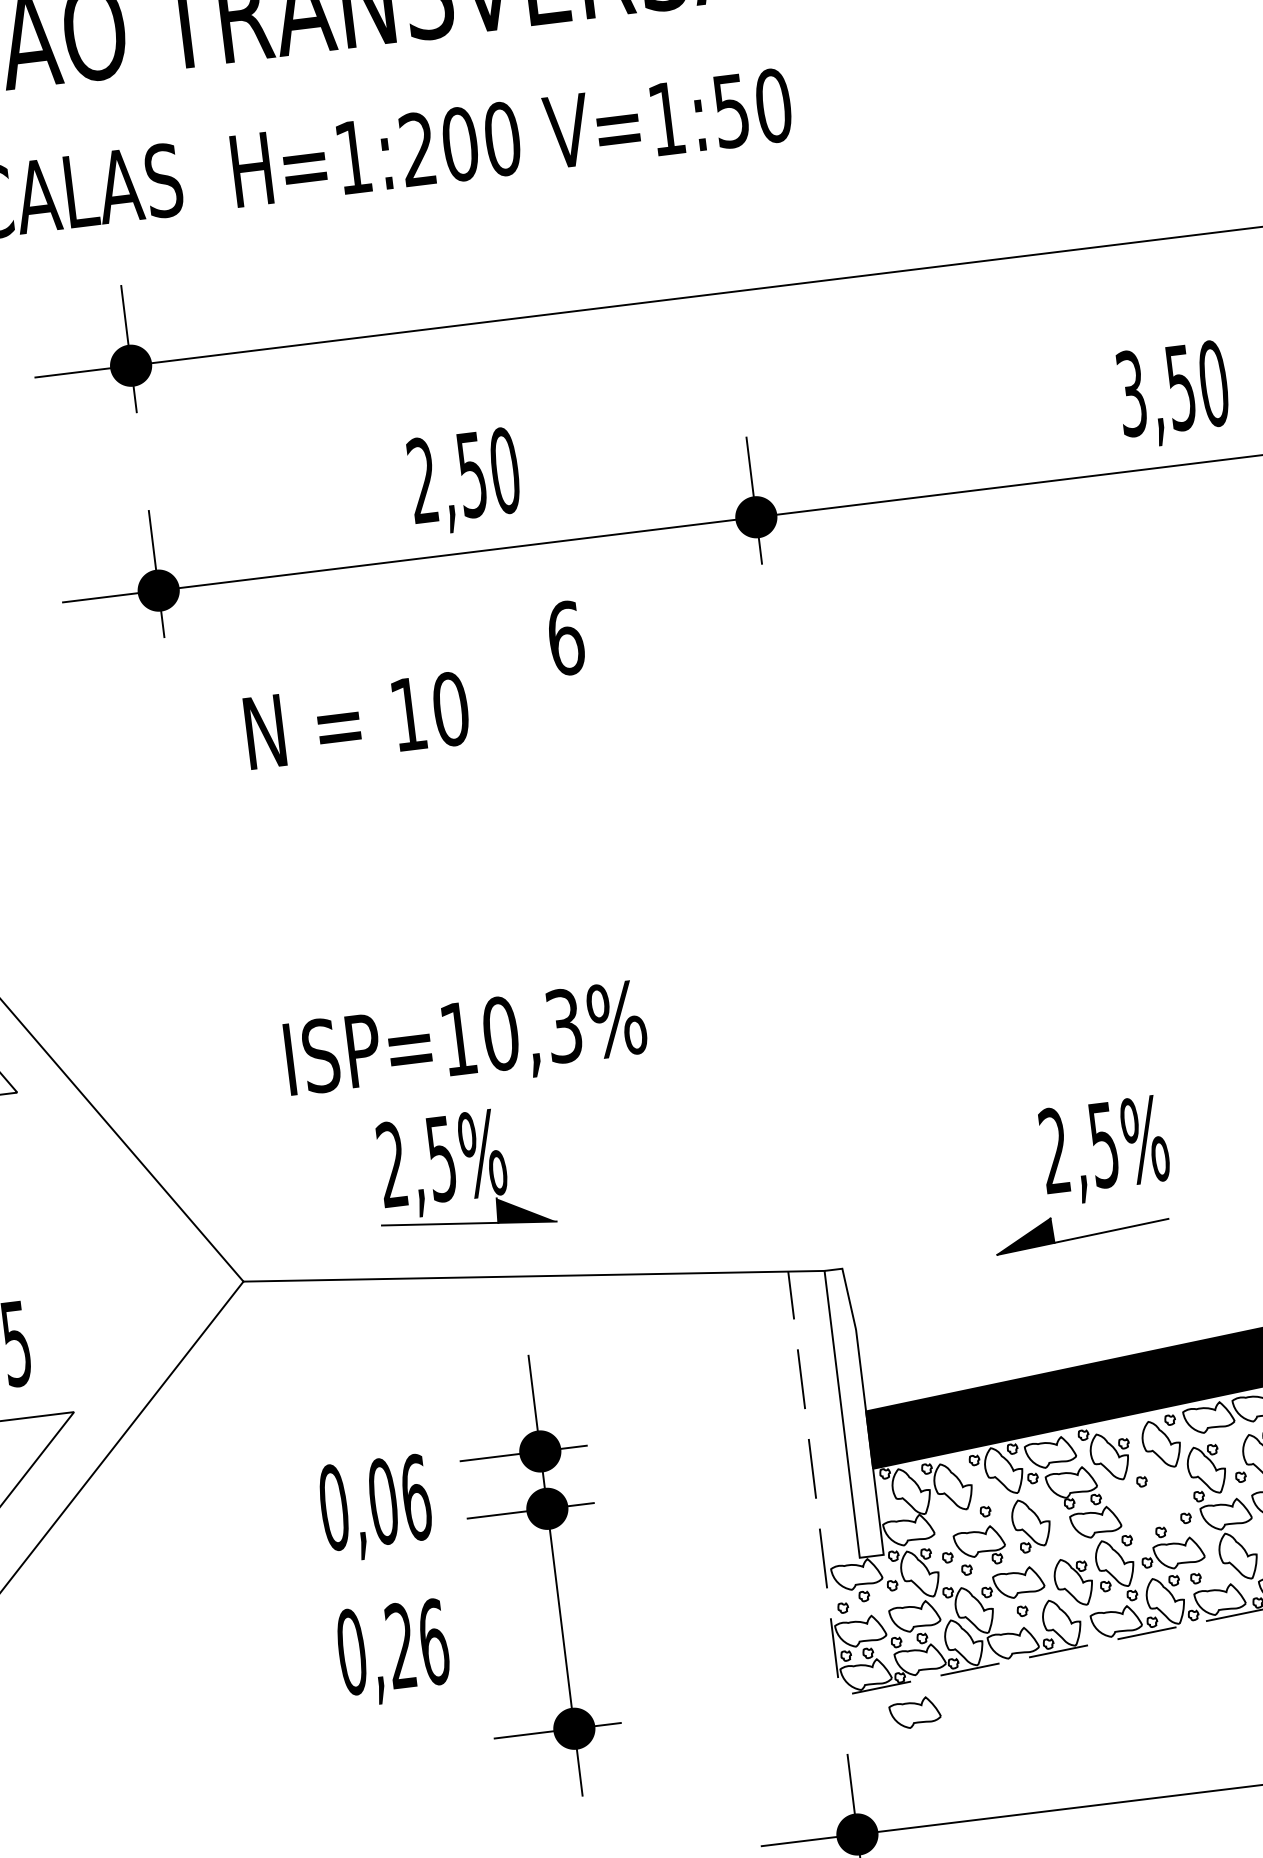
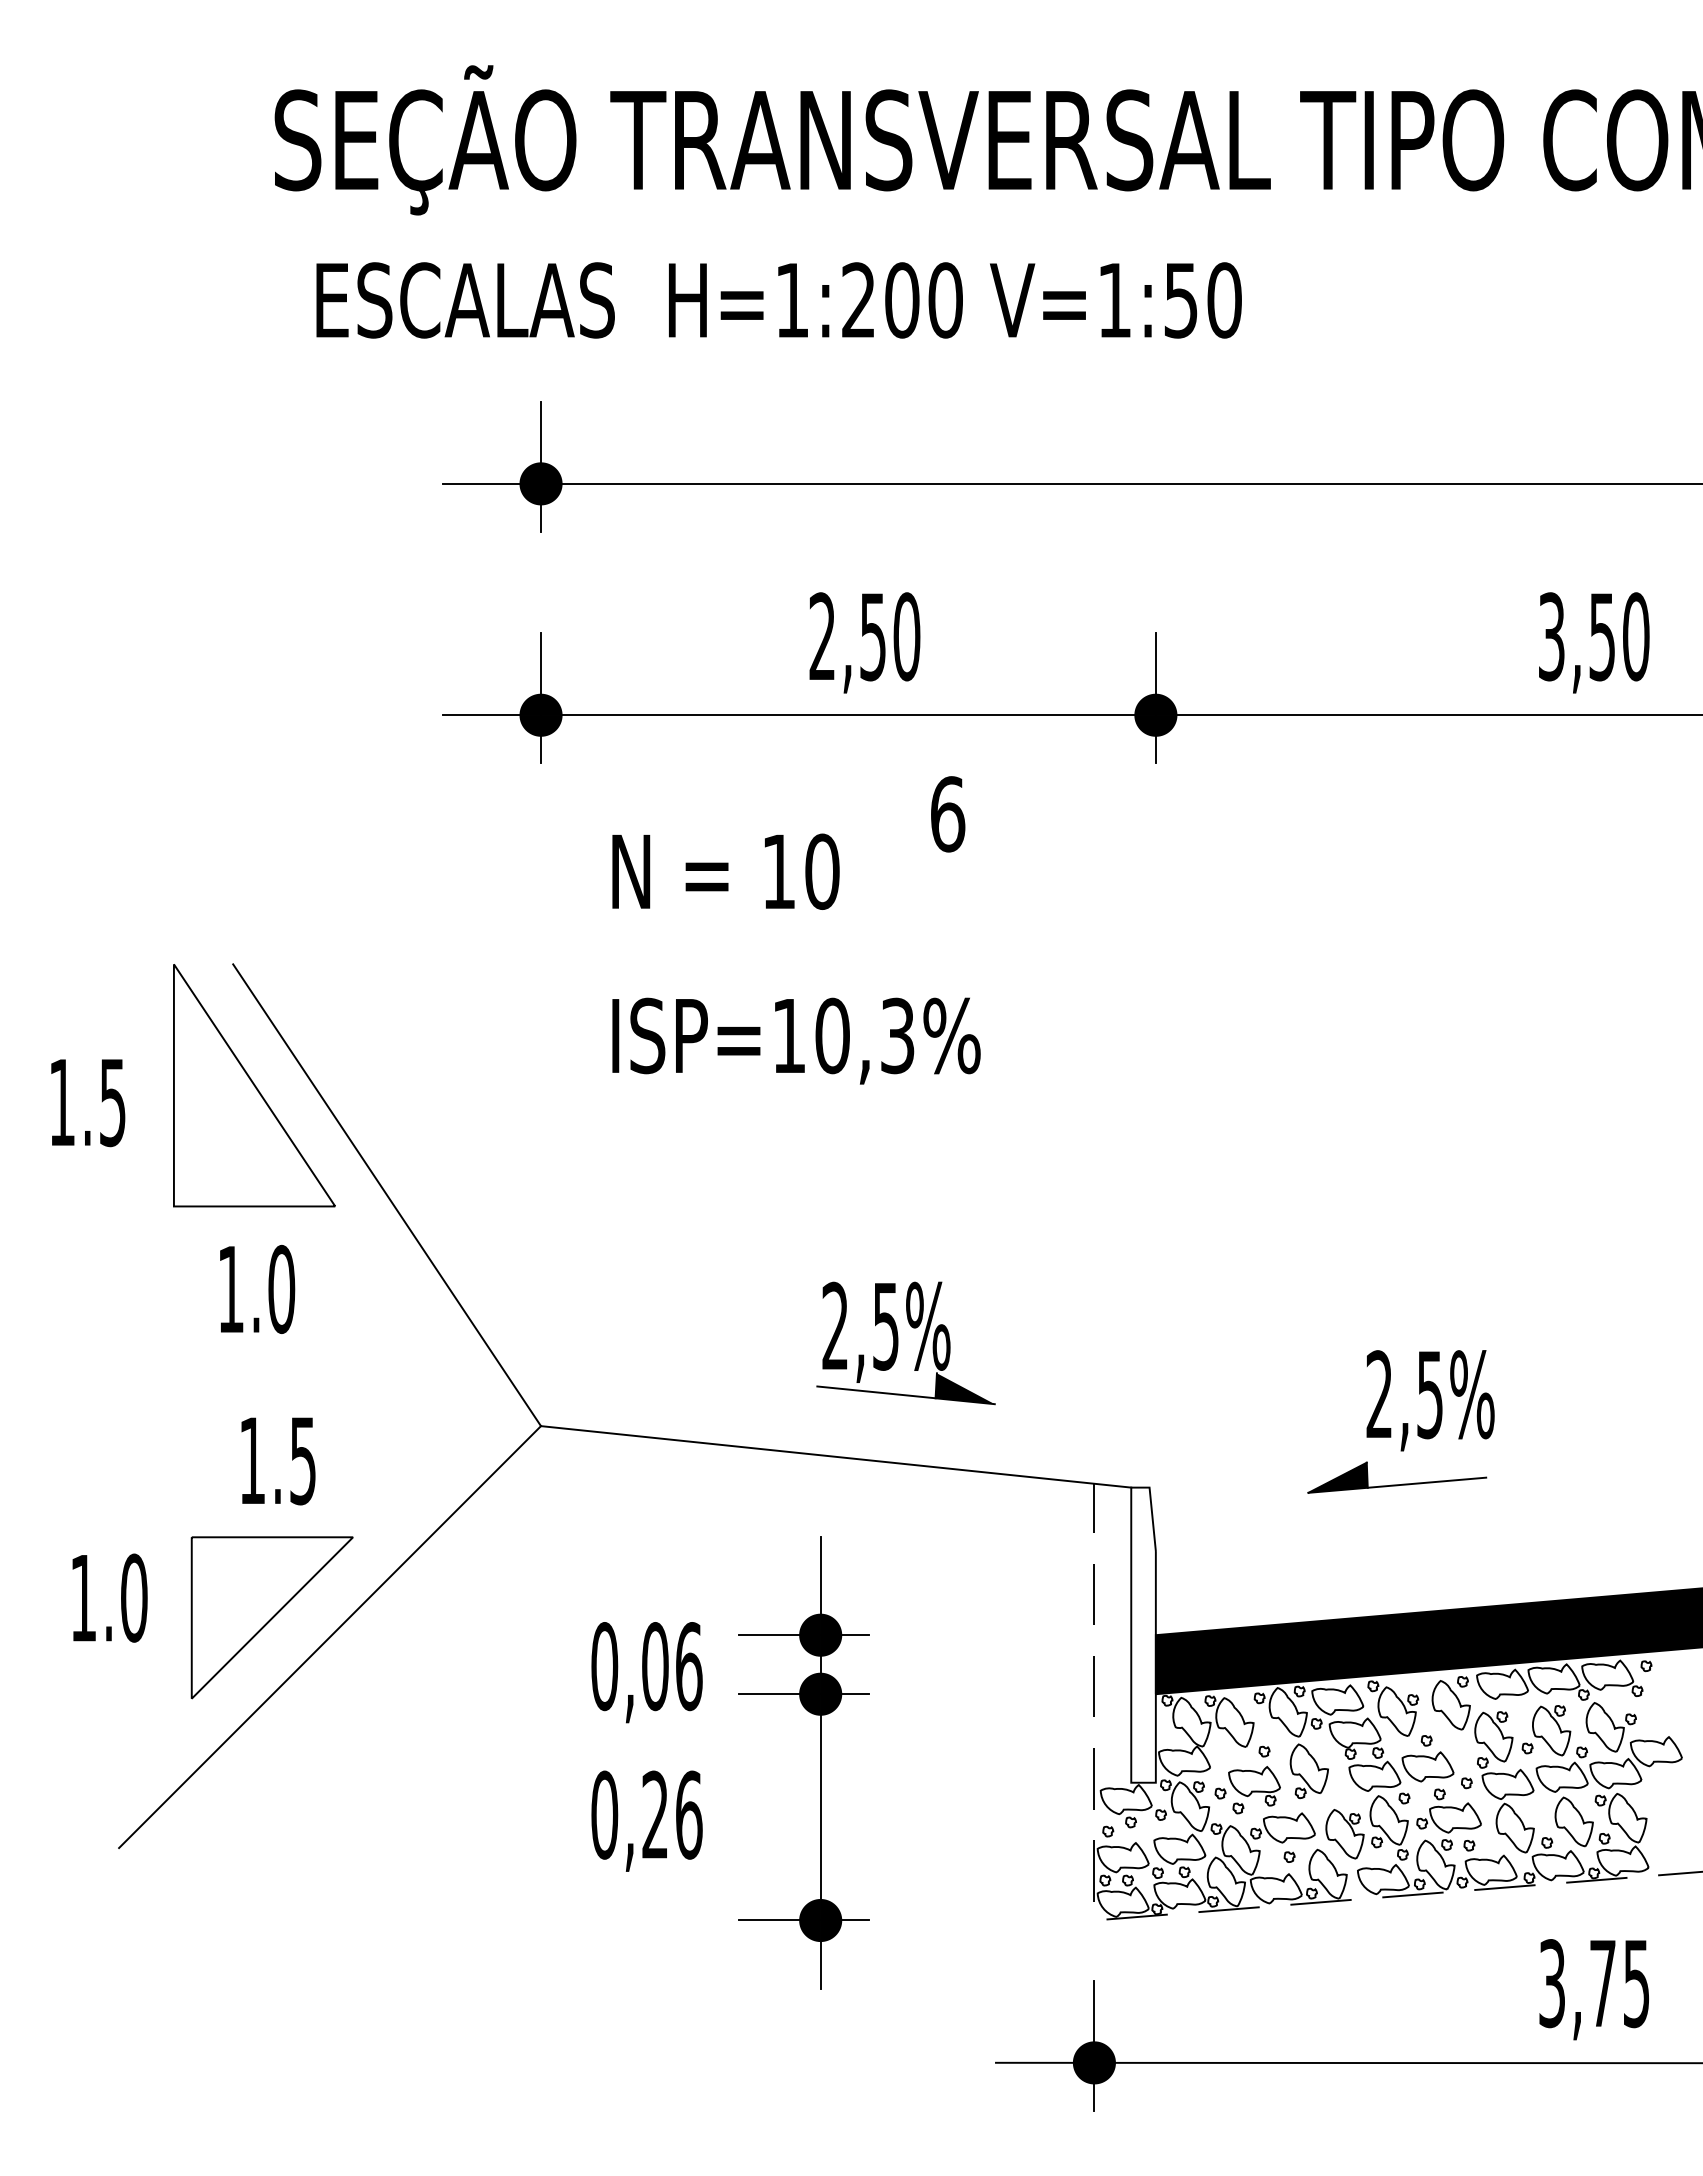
text: (466, 1042) -> (796, 1040), moved
part: (455, 1174) -> (898, 1343), moved
part: (914, 1712) -> (1427, 1766), moved

